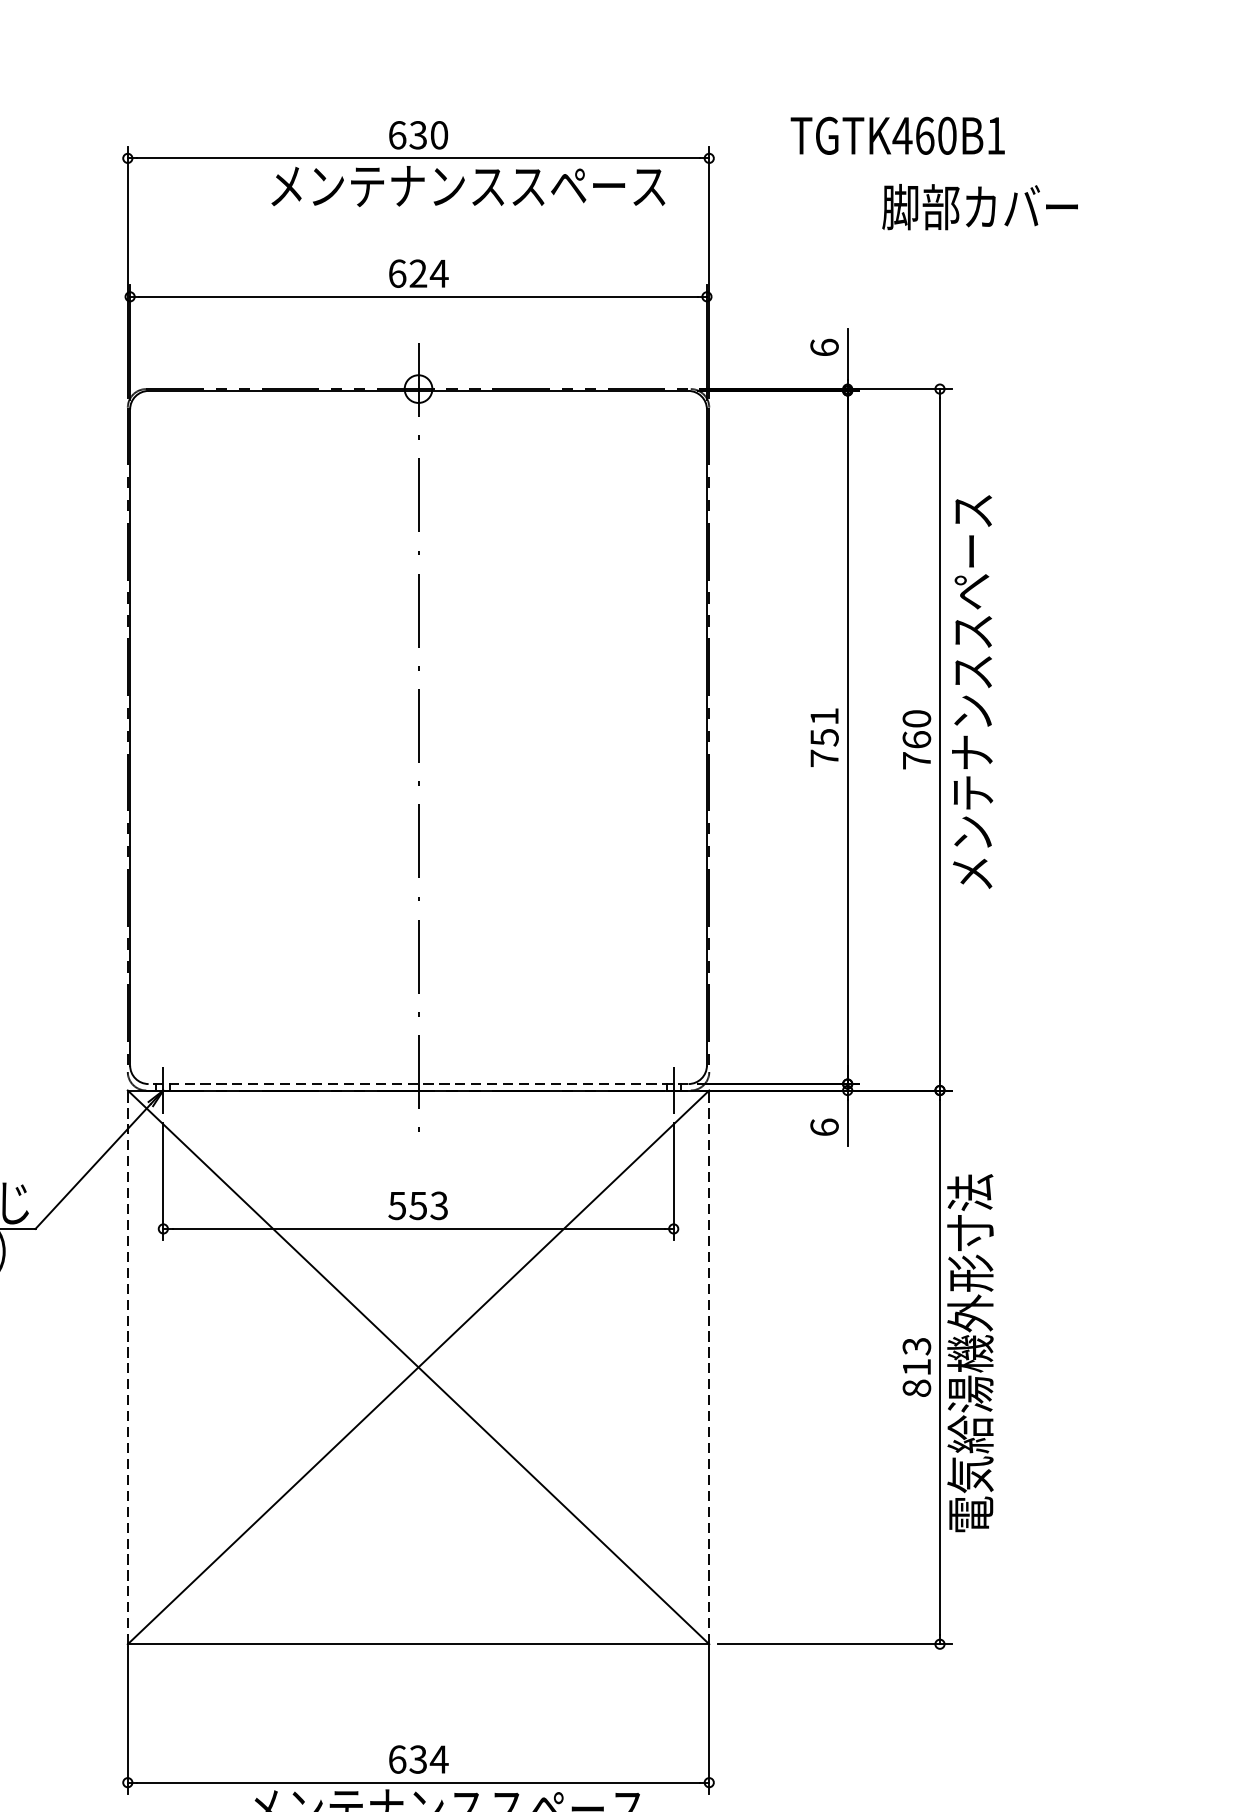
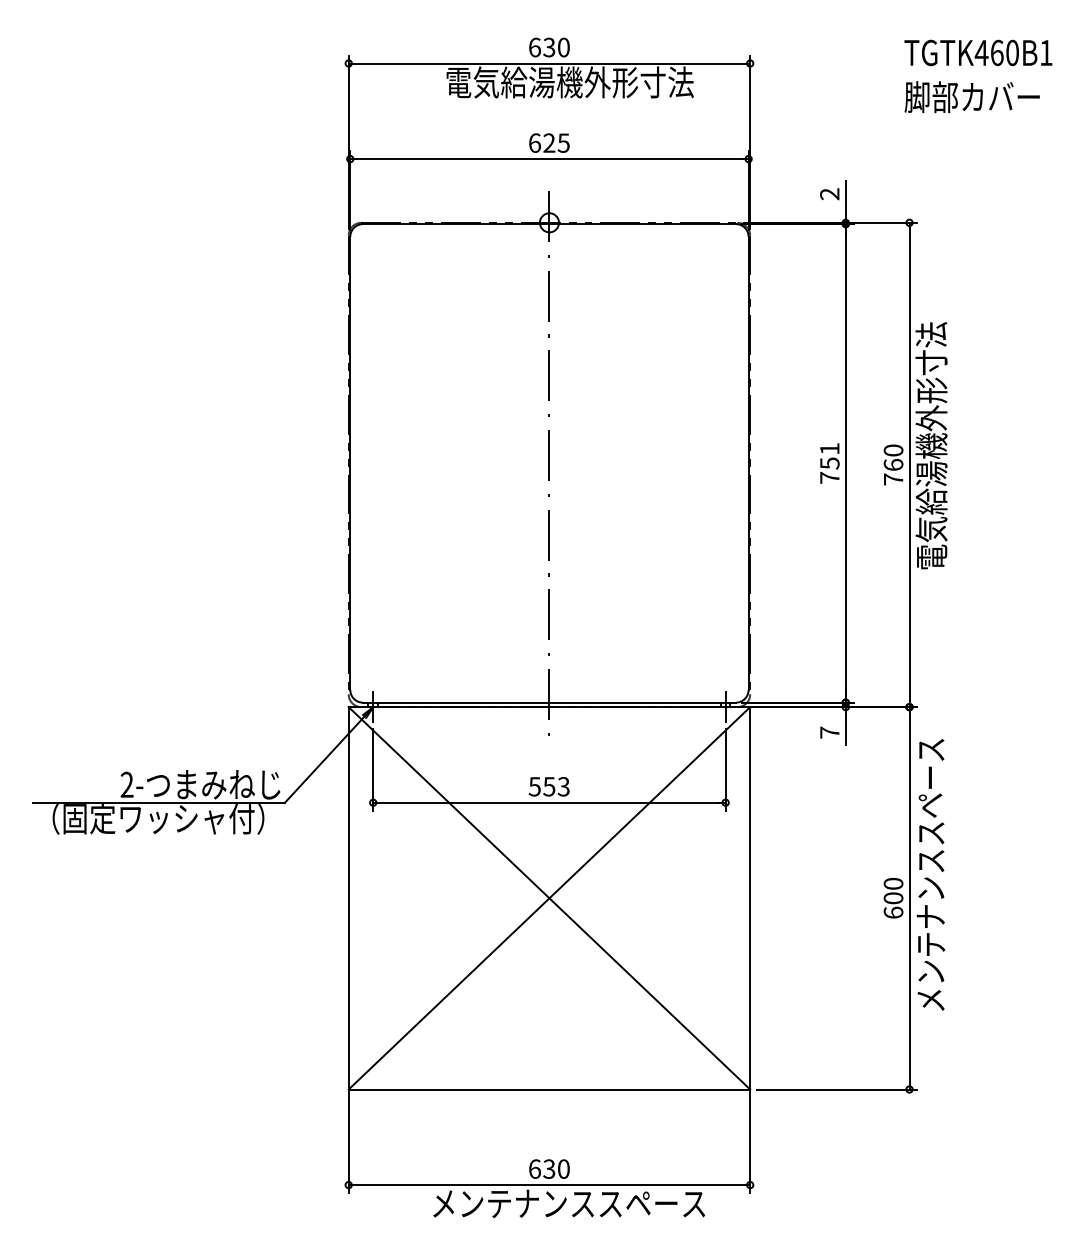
text: (897, 135) -> (978, 52), moved
text: (466, 185) -> (582, 82), メンテナンススペース -> 電気給湯機外形寸法
text: (979, 207) -> (971, 97), moved
text: (438, 272) -> (563, 142), 624 -> 625
text: (824, 348) -> (829, 194), 6 -> 2
text: (971, 692) -> (931, 432), メンテナンススペース -> 電気給湯機外形寸法
line: (417, 1083) -> (548, 702), dashed -> solid
text: (824, 1127) -> (829, 732), 6 -> 7
text: (970, 1334) -> (930, 875), 電気給湯機外形寸法 -> メンテナンススペース
line: (127, 1366) -> (348, 897), dashed -> solid
line: (709, 1366) -> (750, 897), dashed -> solid
text: (916, 1366) -> (893, 897), 813 -> 600
text: (438, 1758) -> (563, 1168), 634 -> 630

